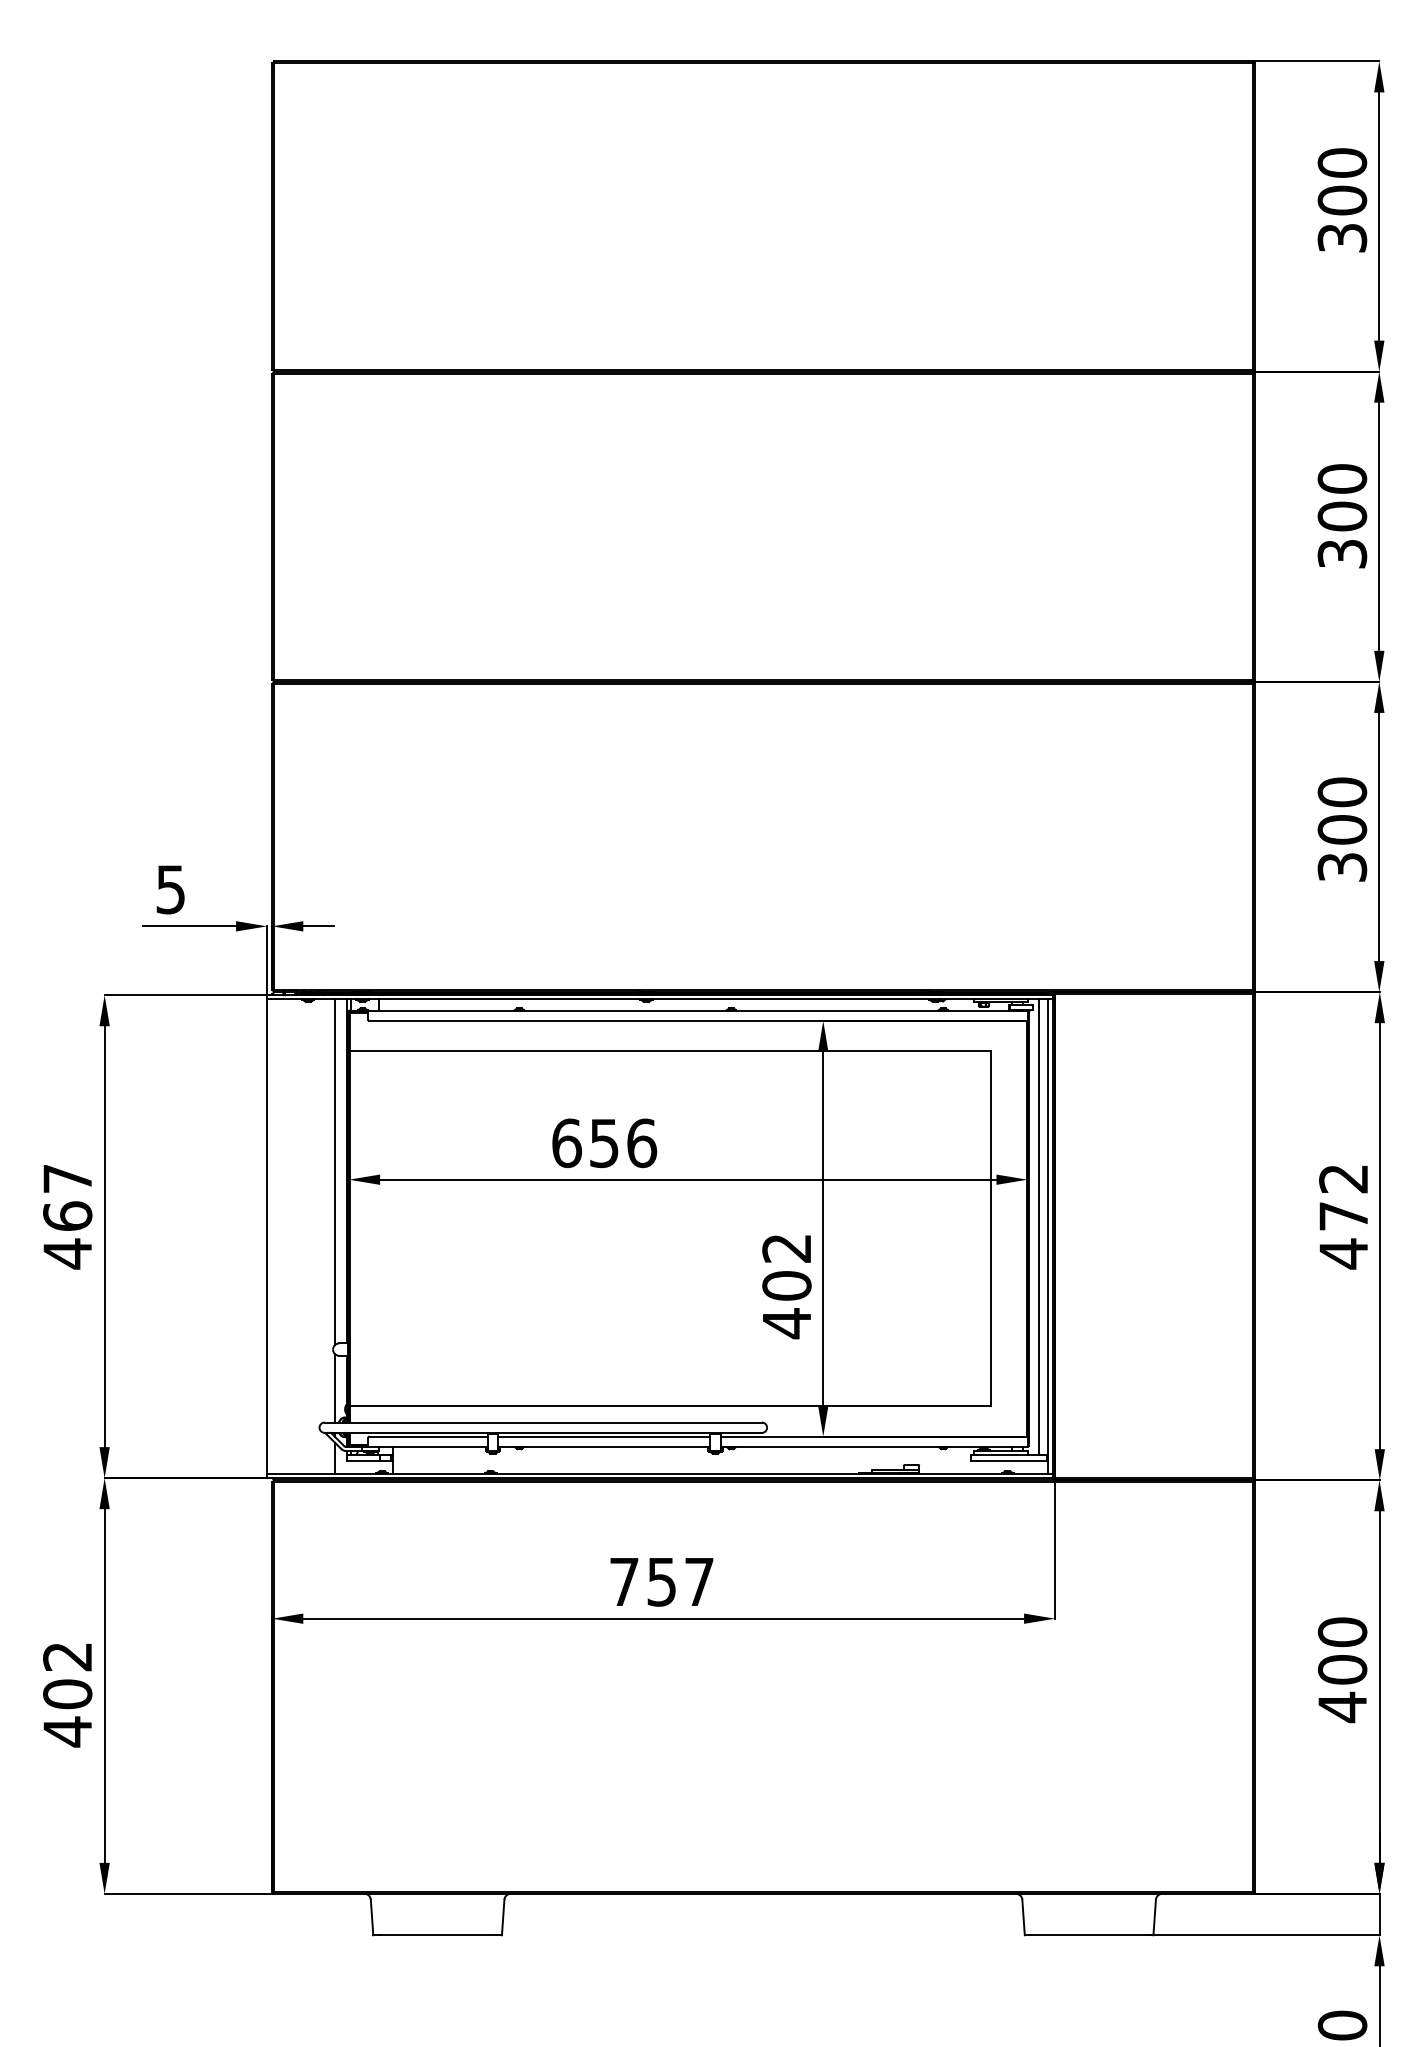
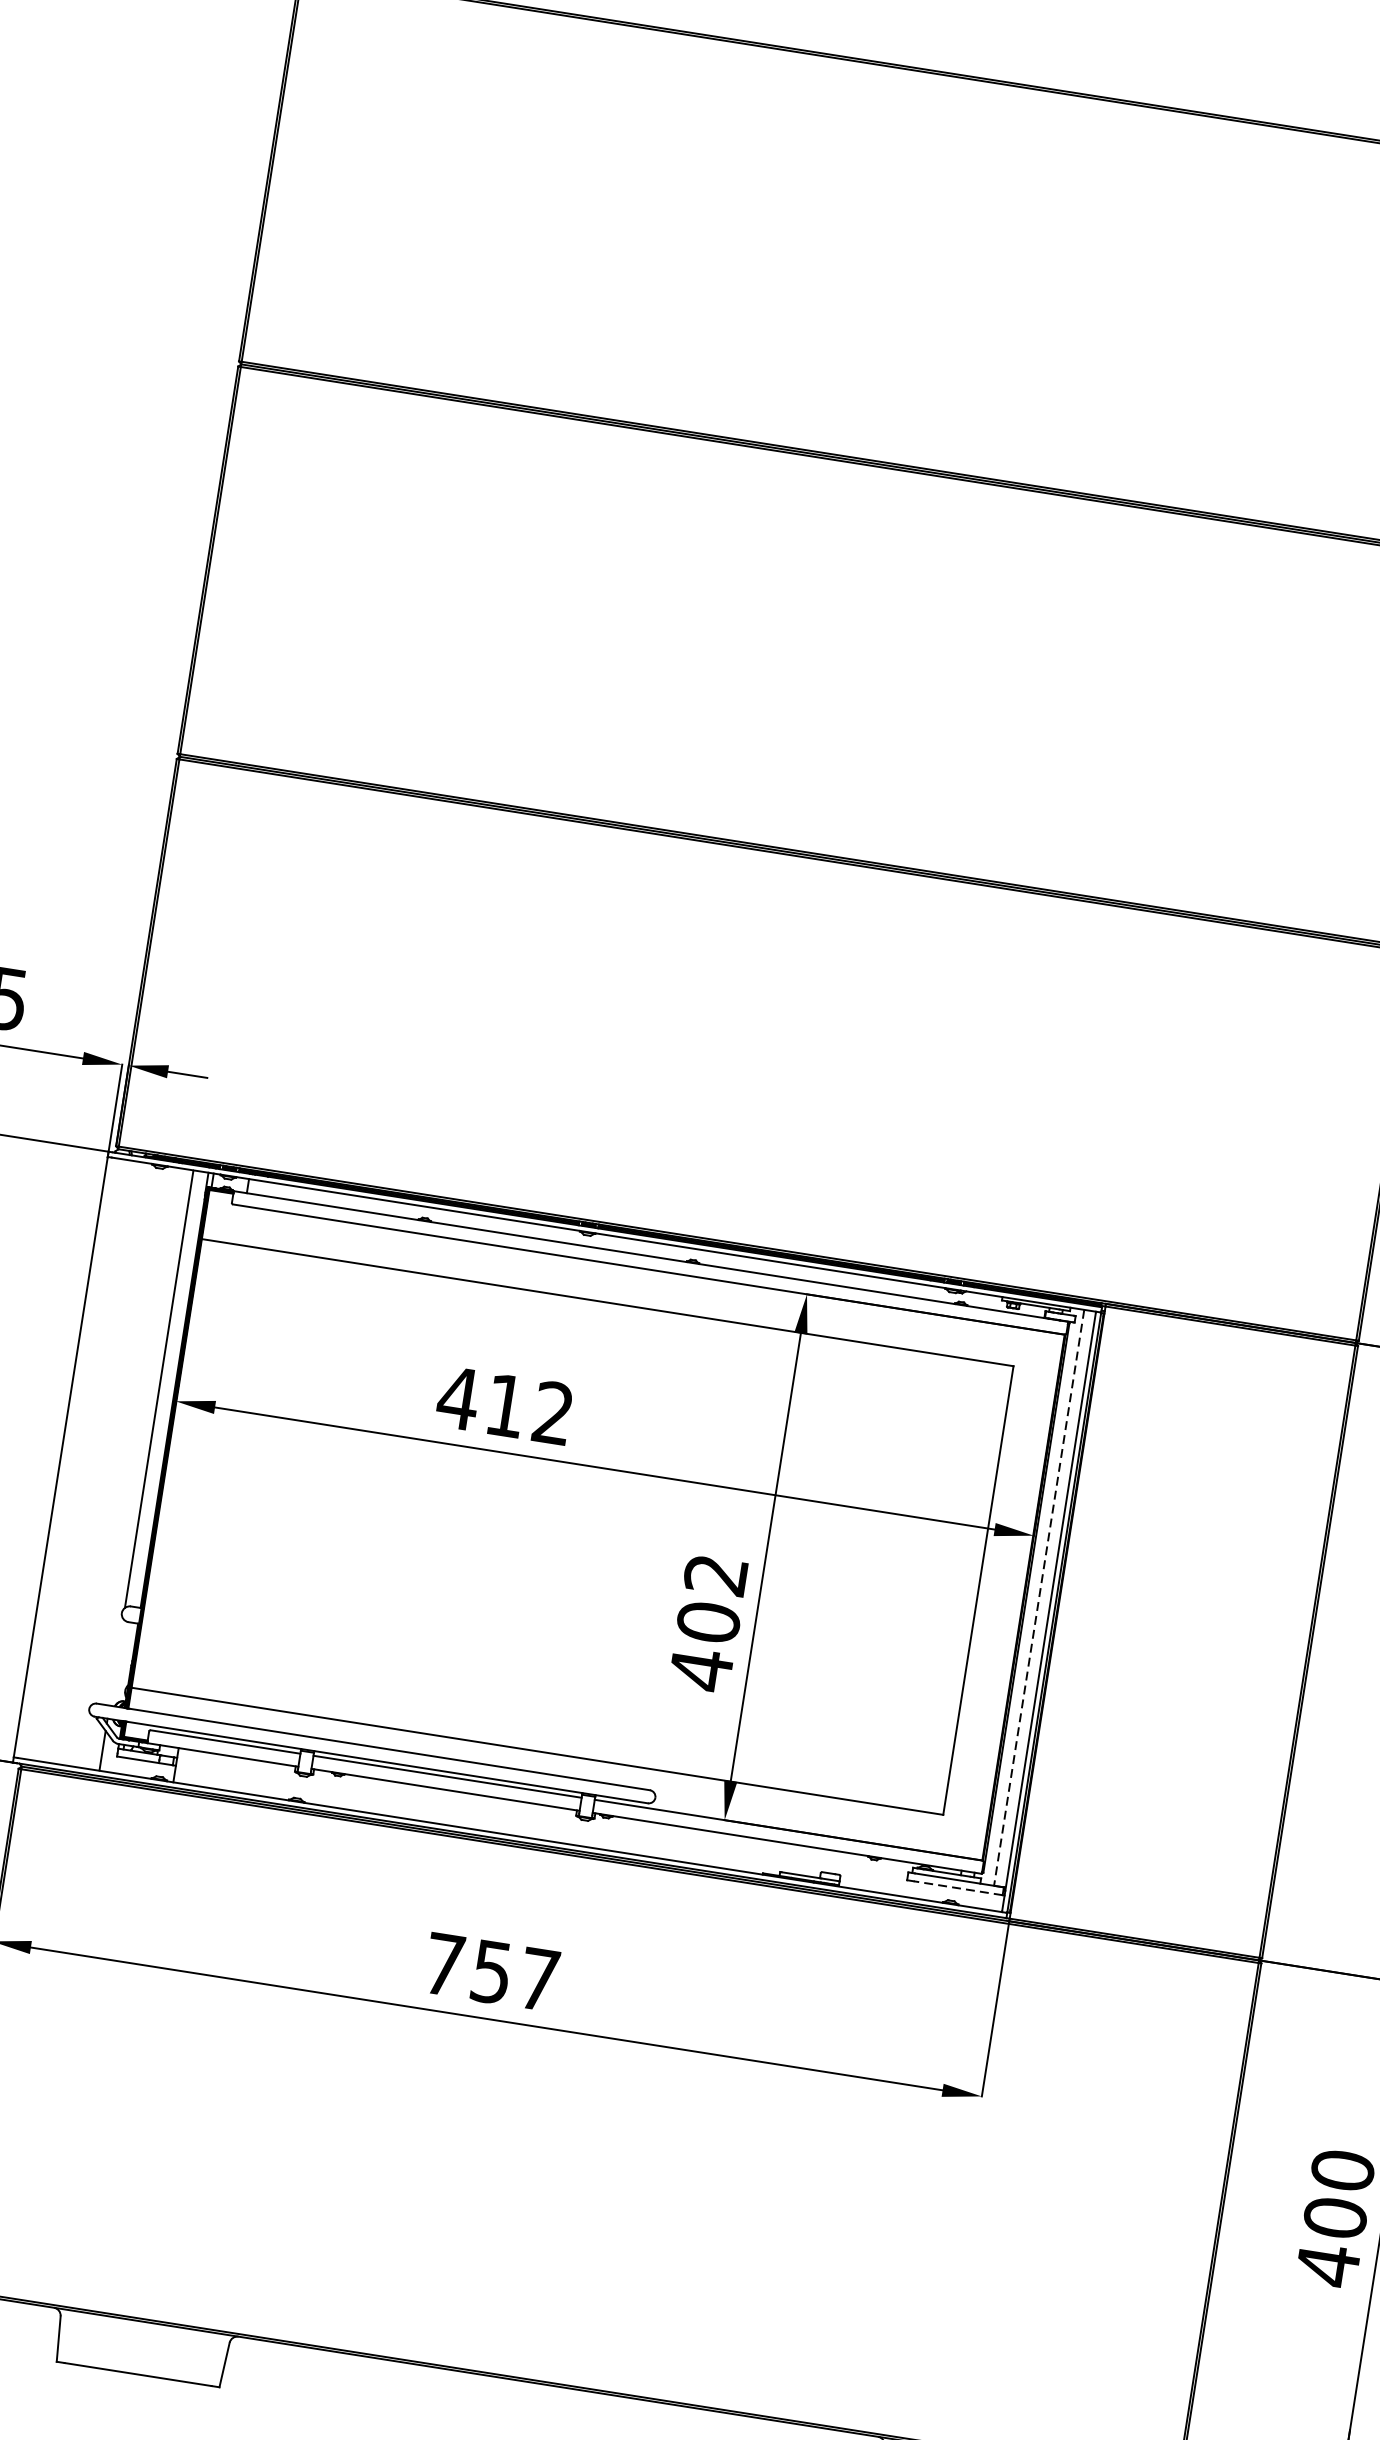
text: (604, 1143) -> (506, 1406), 656 -> 412
line: (1039, 1227) -> (1039, 1598), solid -> dashed
line: (334, 1387) -> (116, 1661), removed
line: (1011, 1460) -> (958, 1887), solid -> dashed

